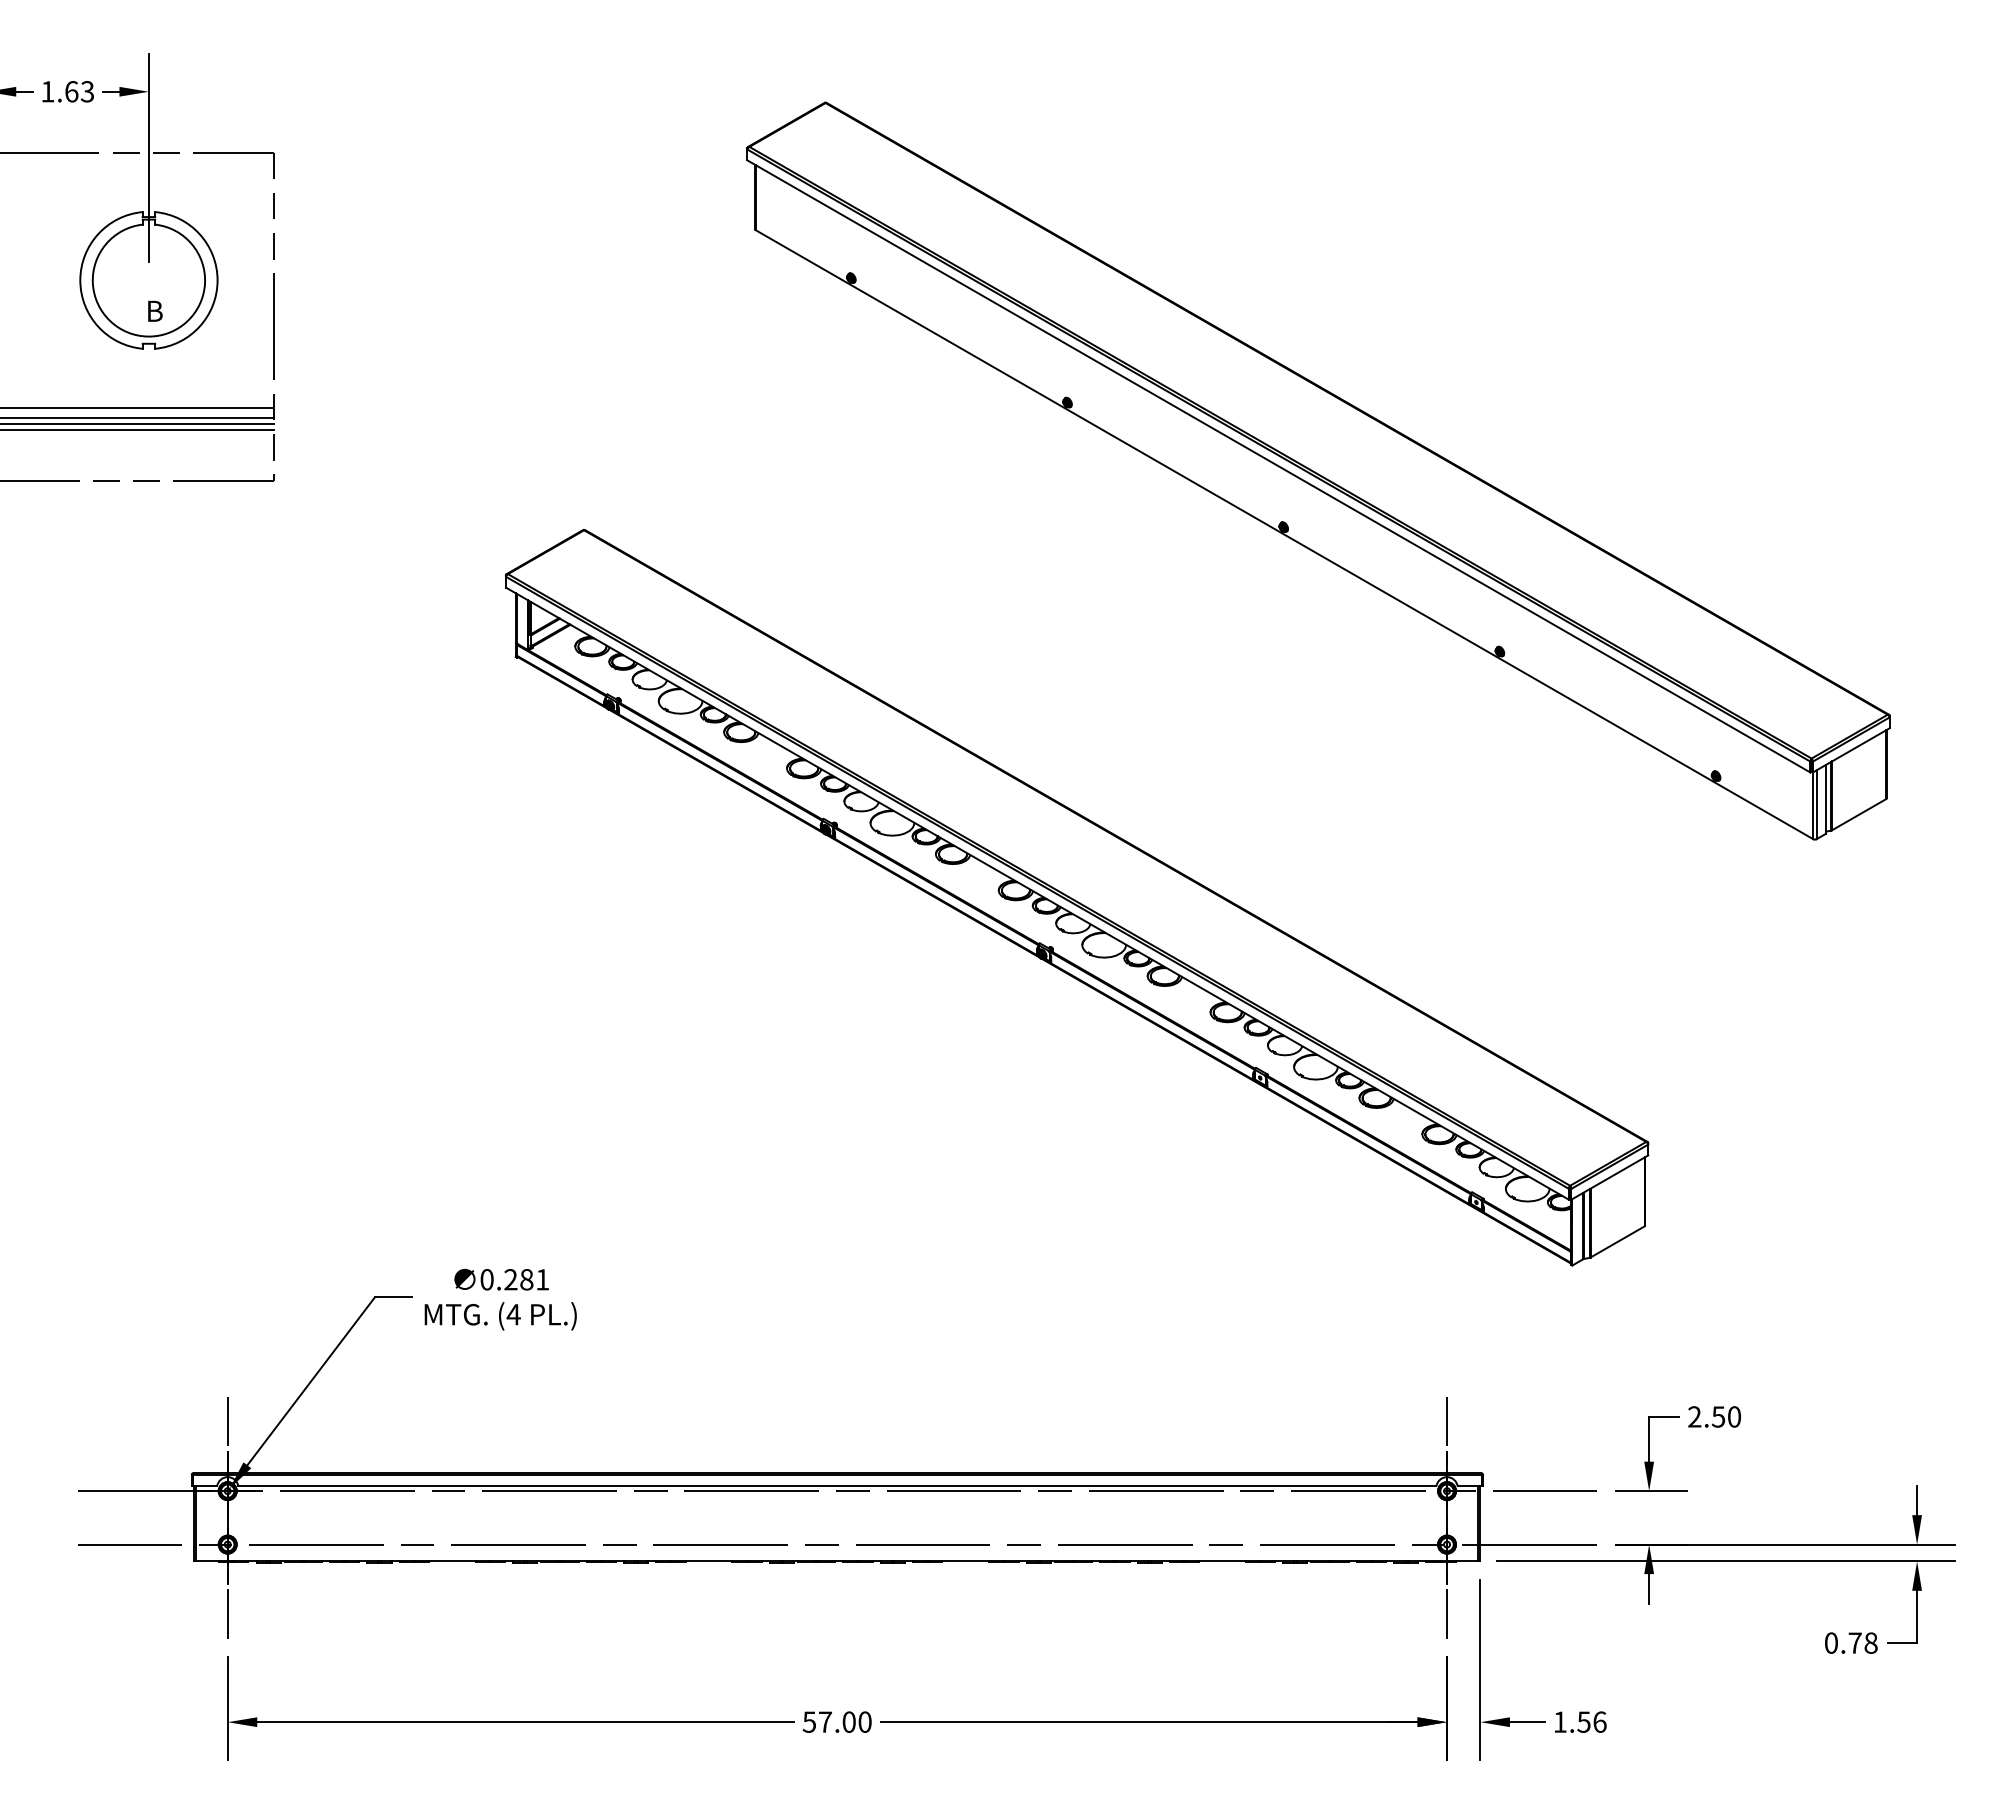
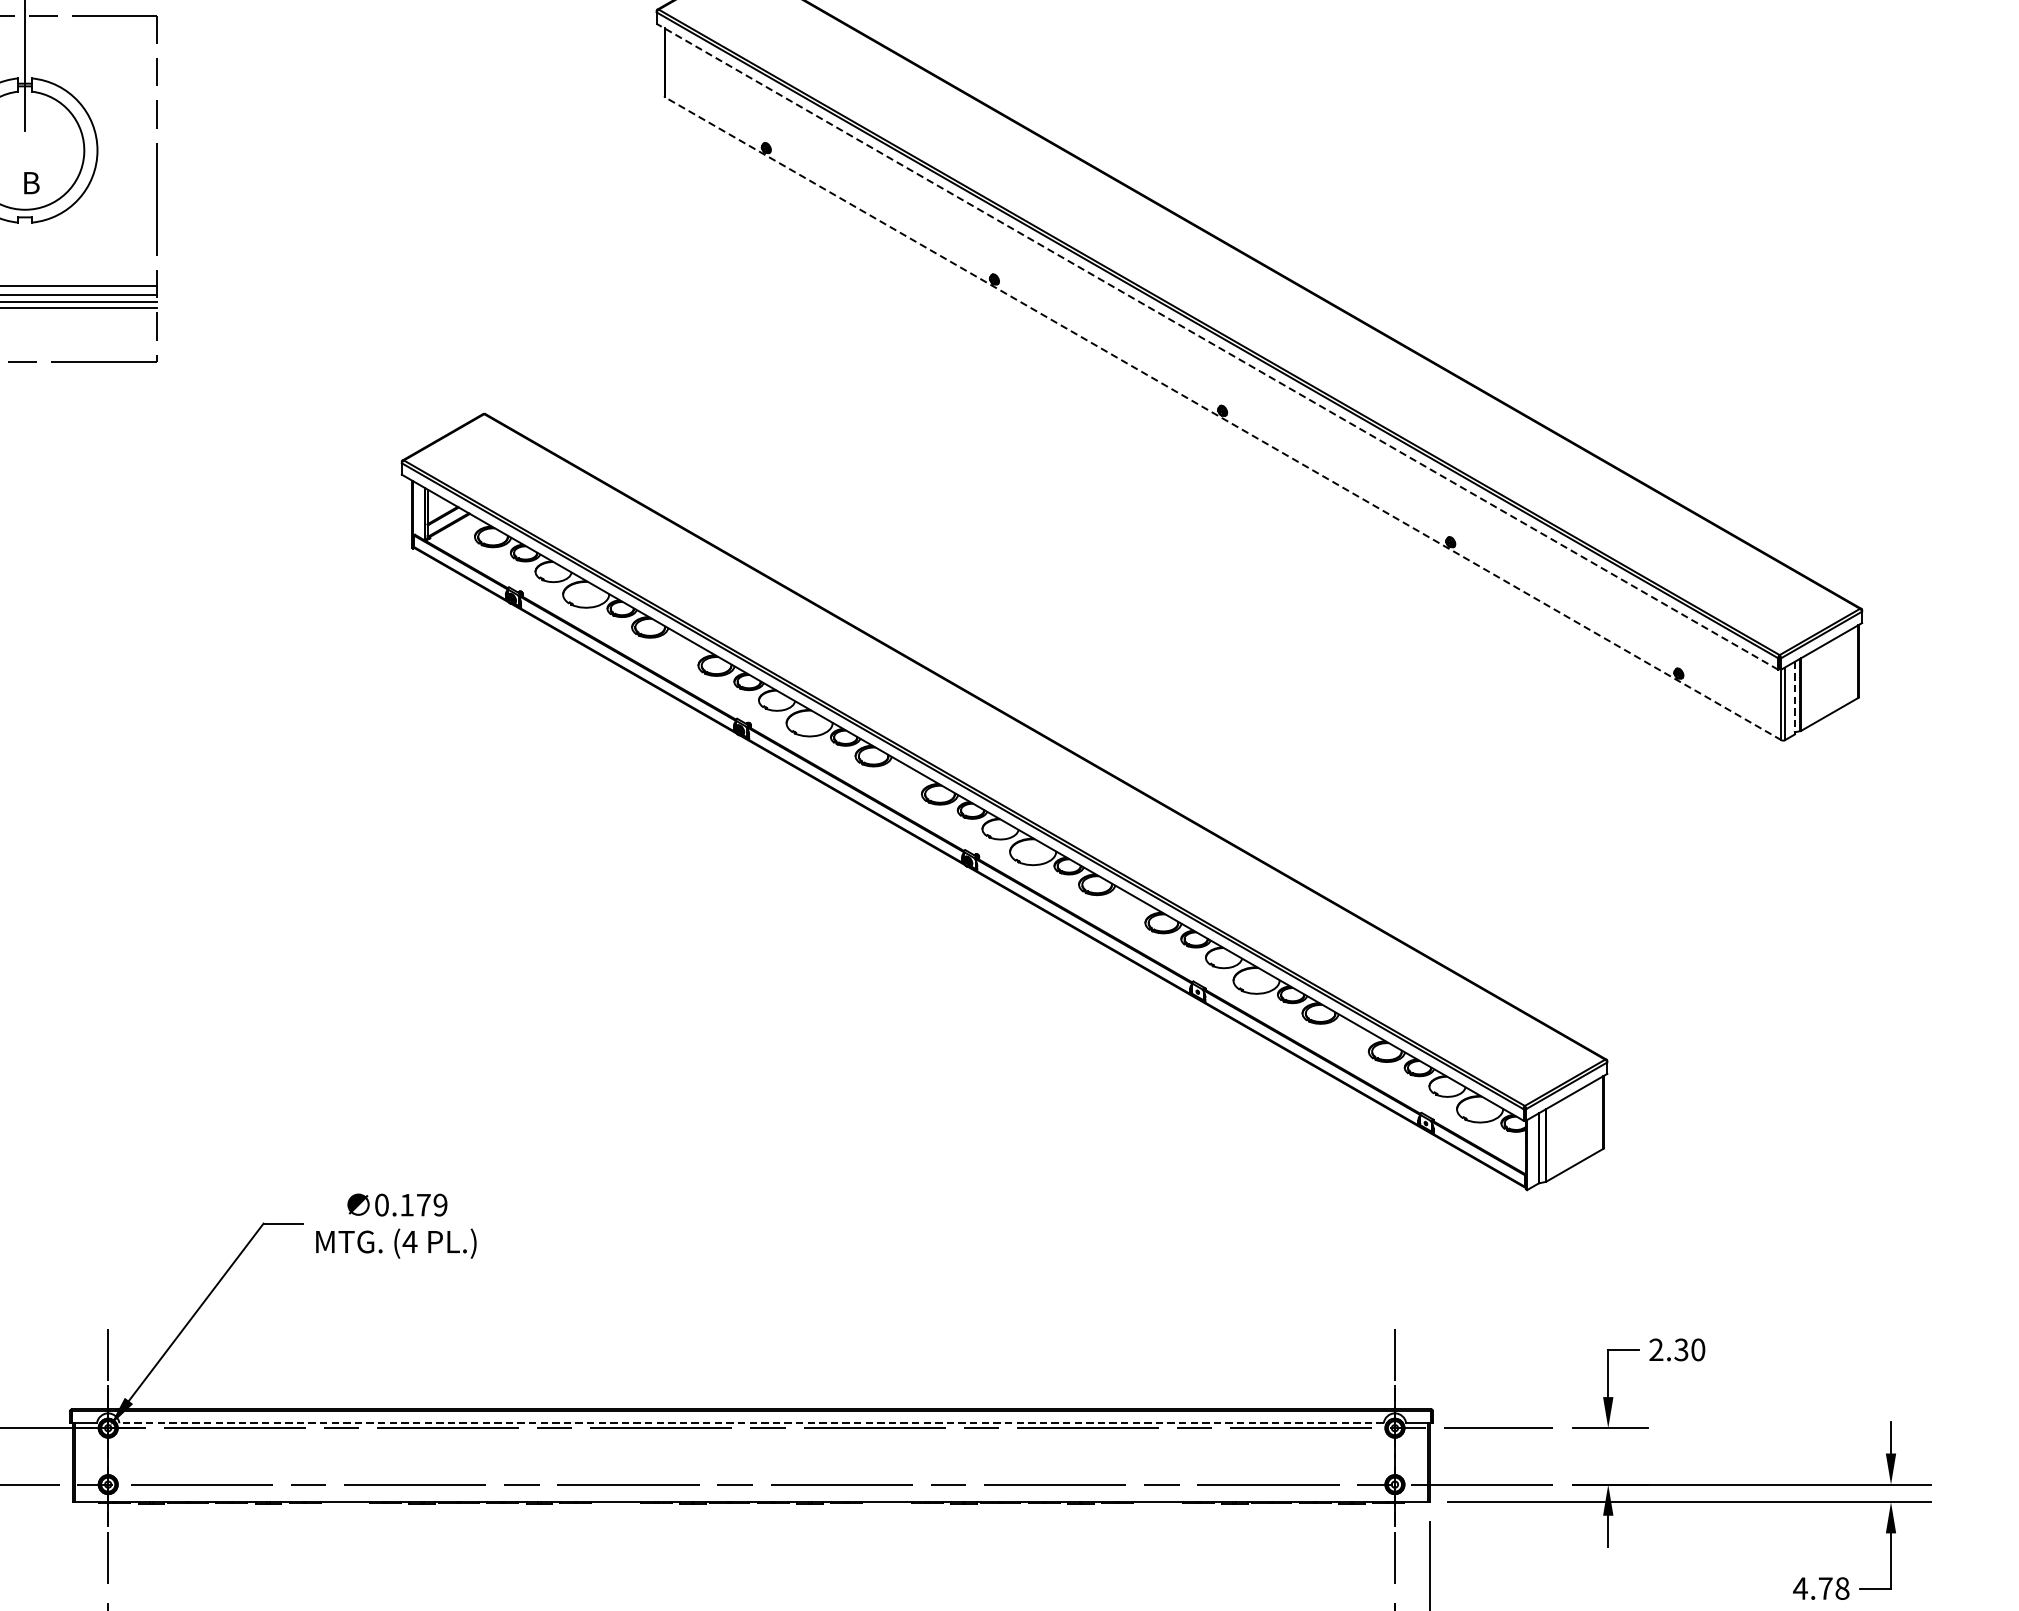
line: (1278, 466) -> (1217, 346), solid -> dashed
line: (1284, 534) -> (1223, 418), solid -> dashed
line: (1825, 799) -> (1794, 698), solid -> dashed
text: (526, 1279) -> (423, 1204), 0.281 -> 0.179
text: (1718, 1416) -> (1681, 1349), 2.50 -> 2.30
line: (836, 1486) -> (750, 1423), solid -> dashed
text: (1831, 1642) -> (1800, 1587), 0.78 -> 4.78

